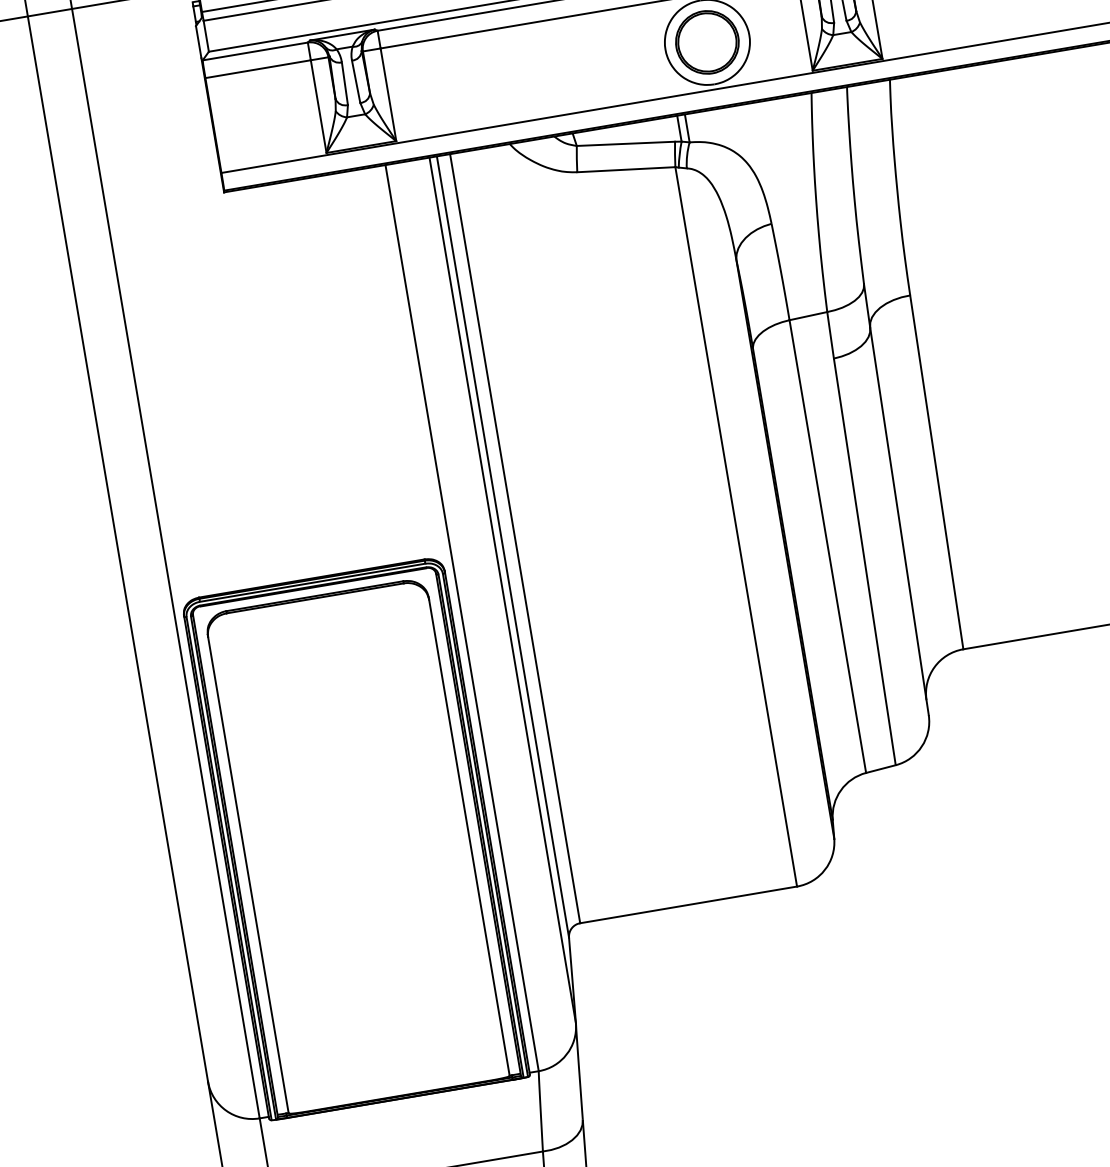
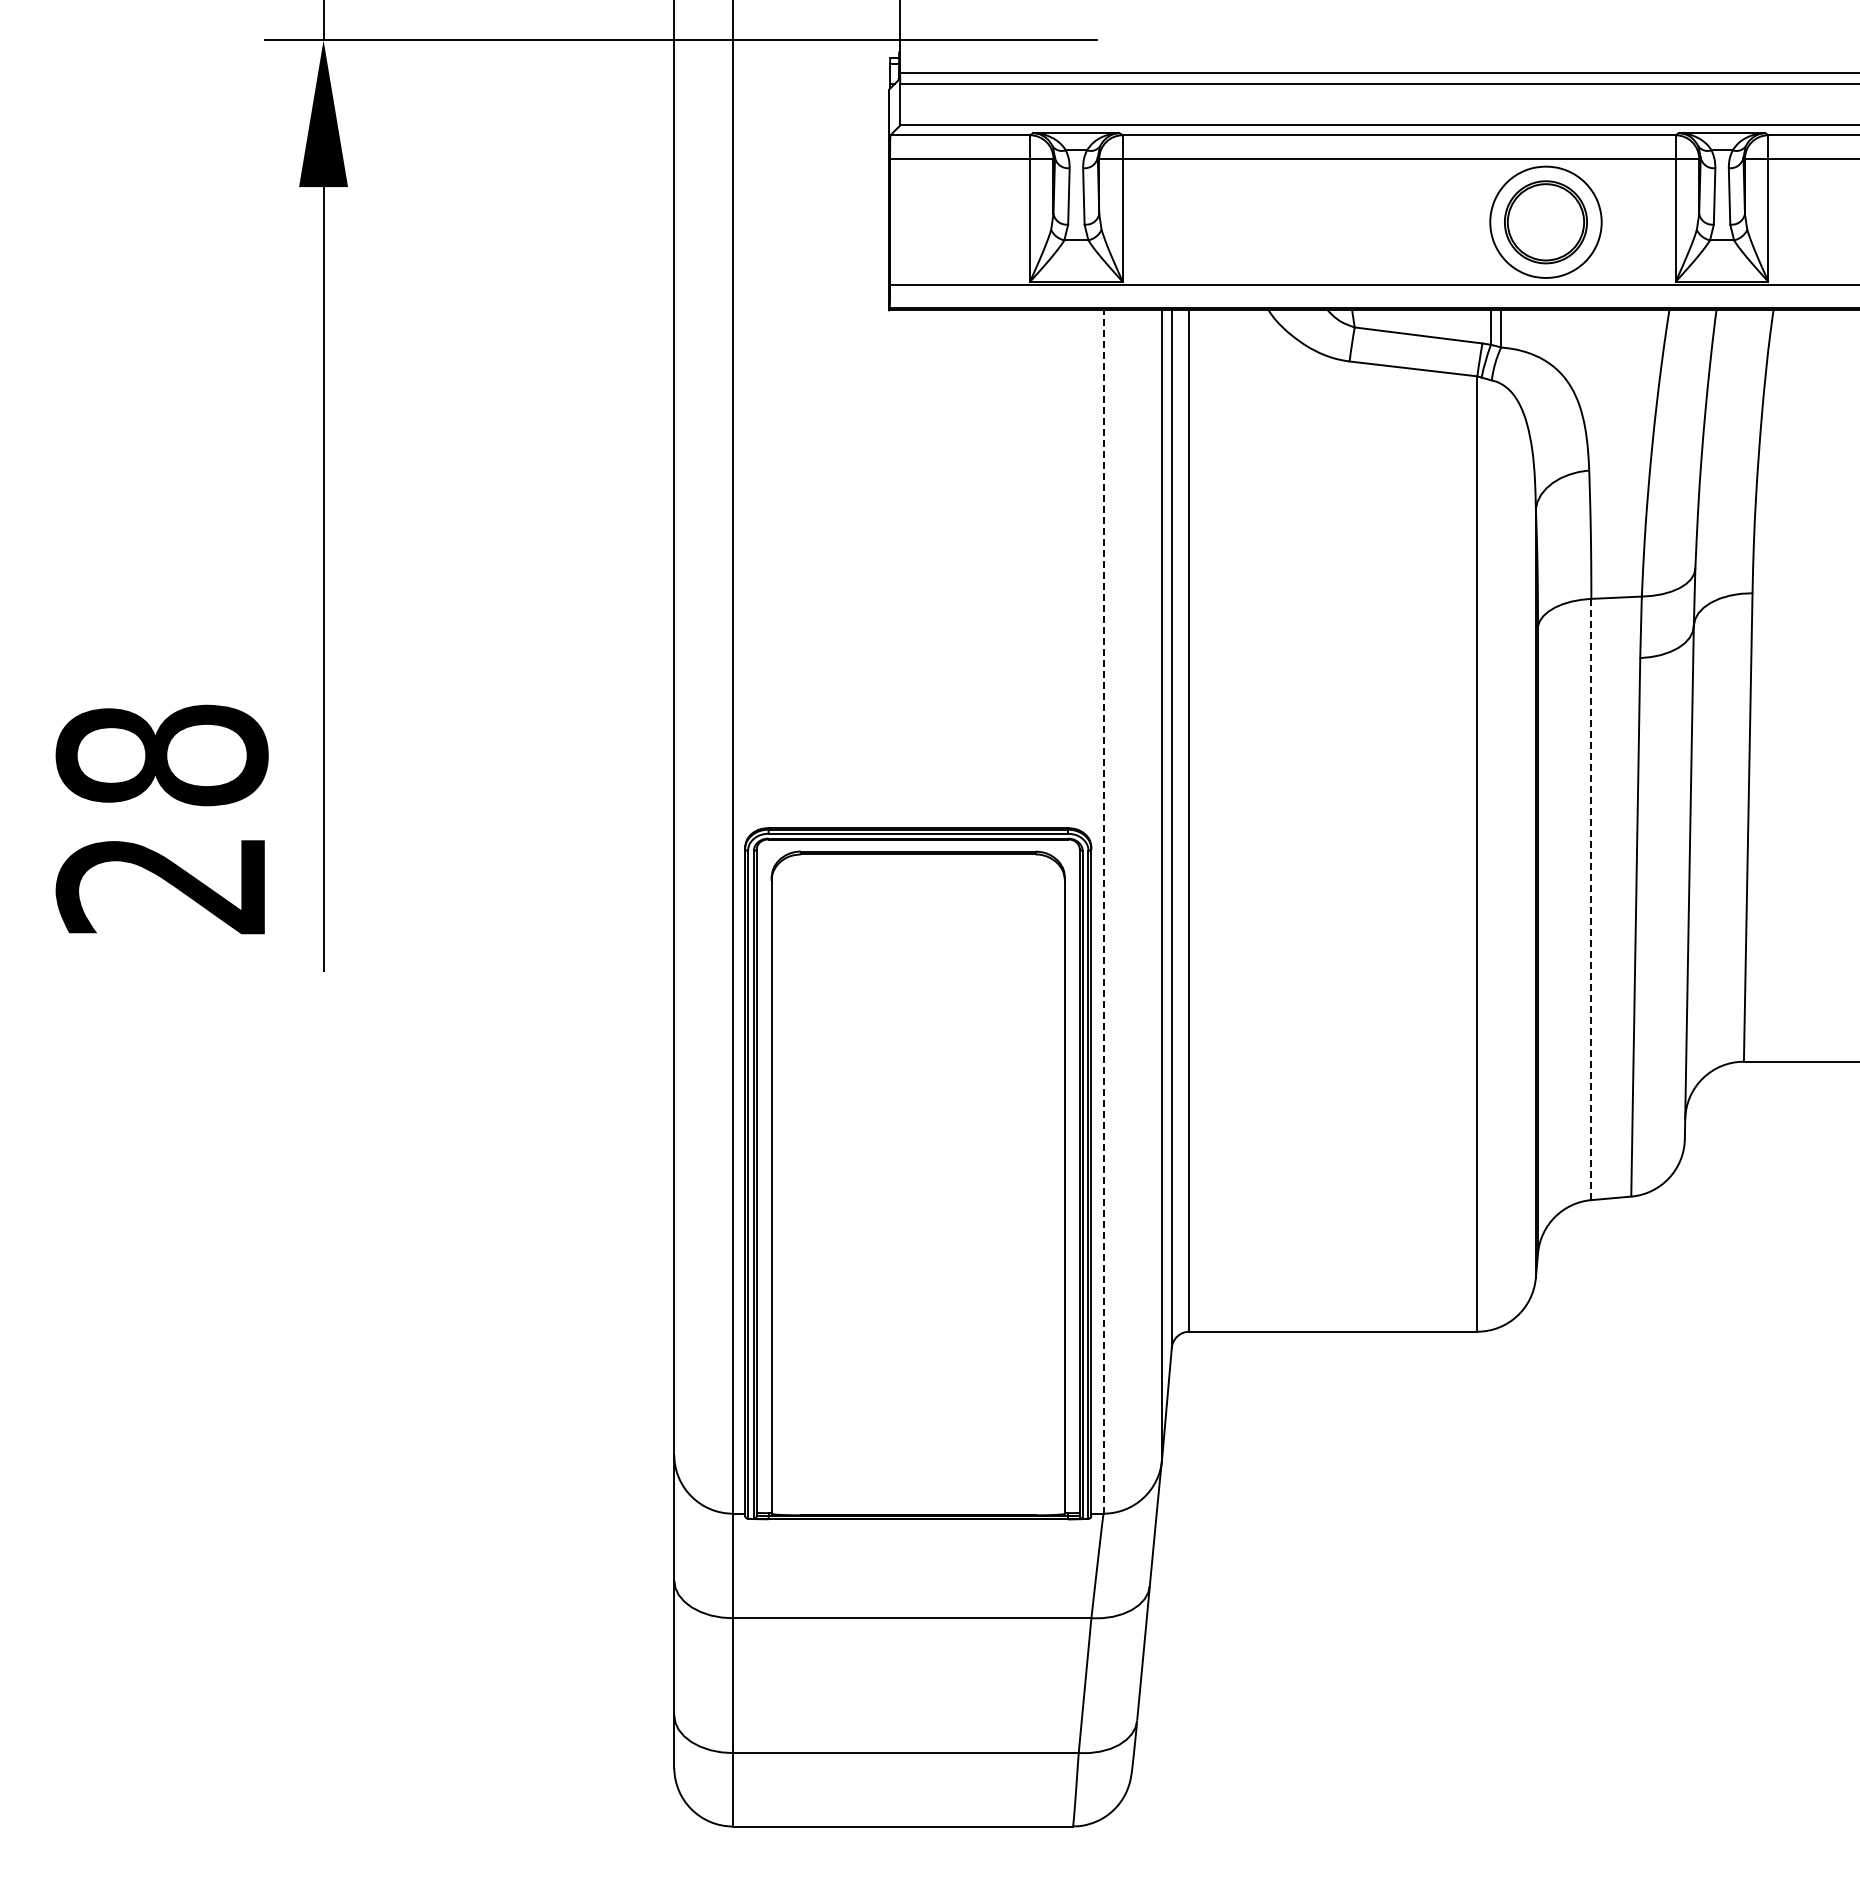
line: (827, 546) -> (1591, 899), solid -> dashed
line: (462, 618) -> (1103, 912), solid -> dashed

